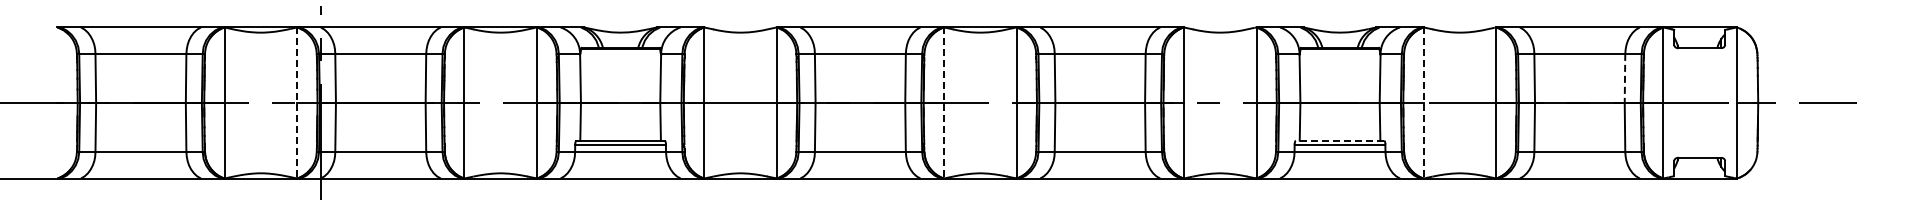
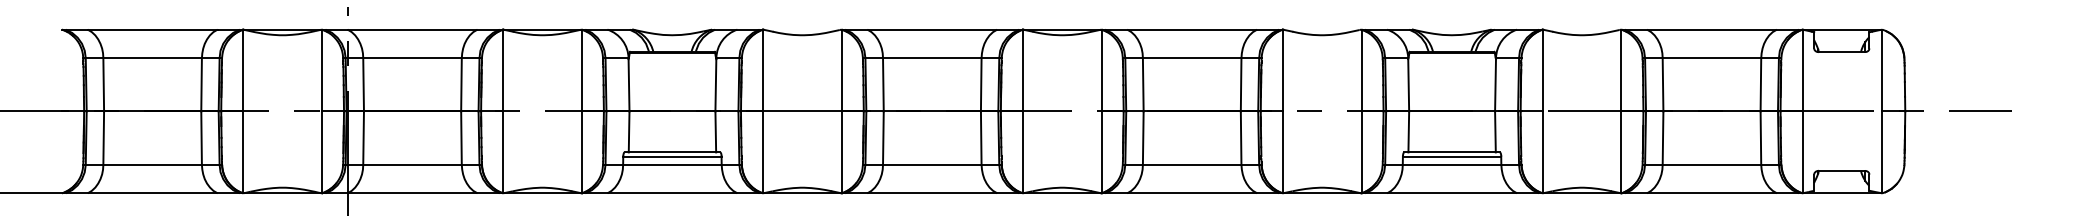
line: (1625, 78) -> (1761, 84), dashed -> solid
line: (297, 102) -> (322, 110), dashed -> solid
line: (943, 102) -> (1022, 110), dashed -> solid
line: (1423, 102) -> (1542, 110), dashed -> solid
line: (1339, 140) -> (1451, 152), dashed -> solid

